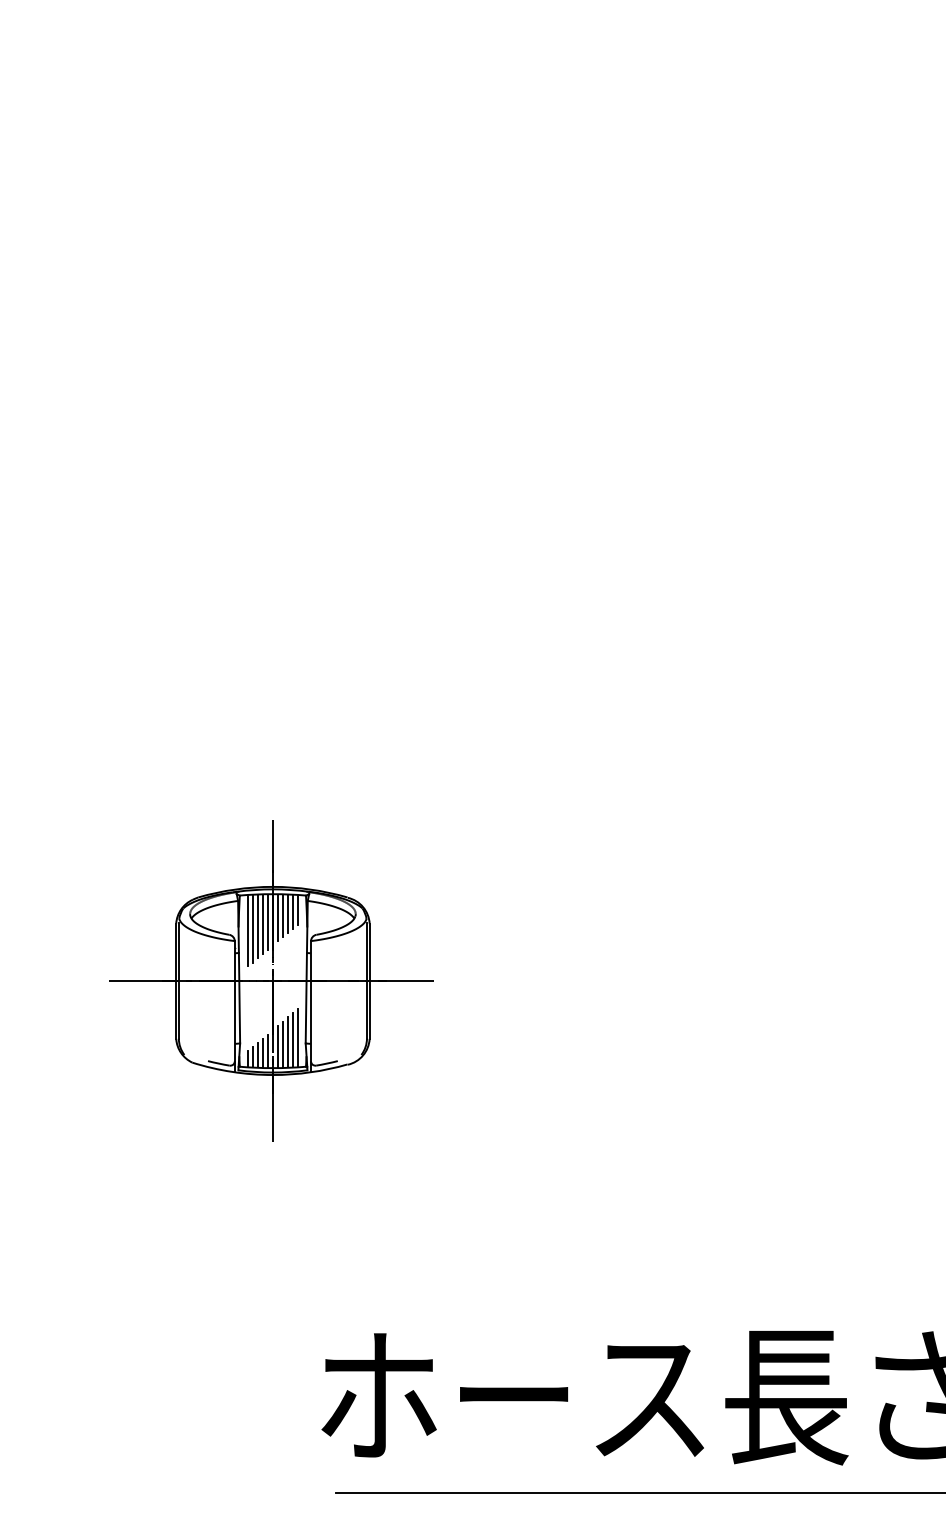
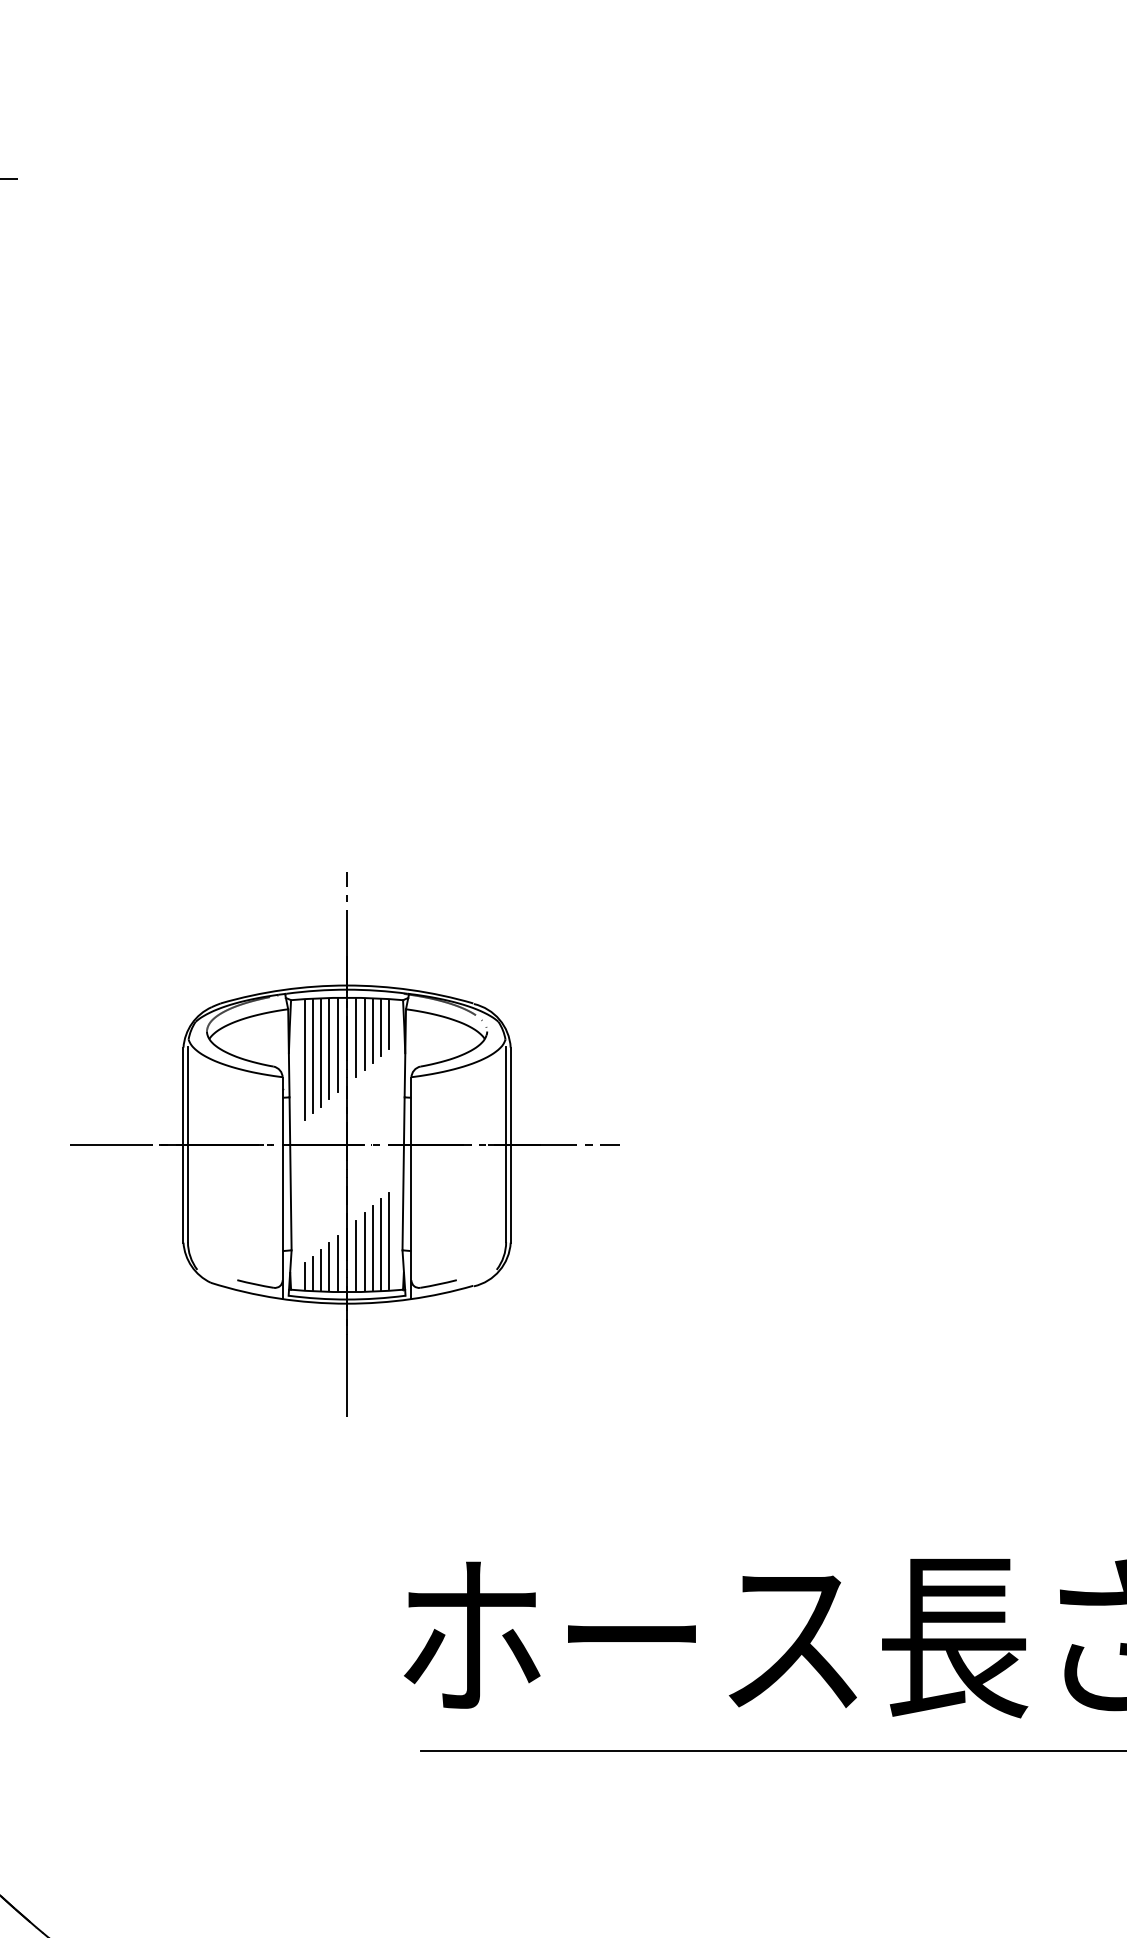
part: (271, 980) -> (344, 1144), size x1.43

